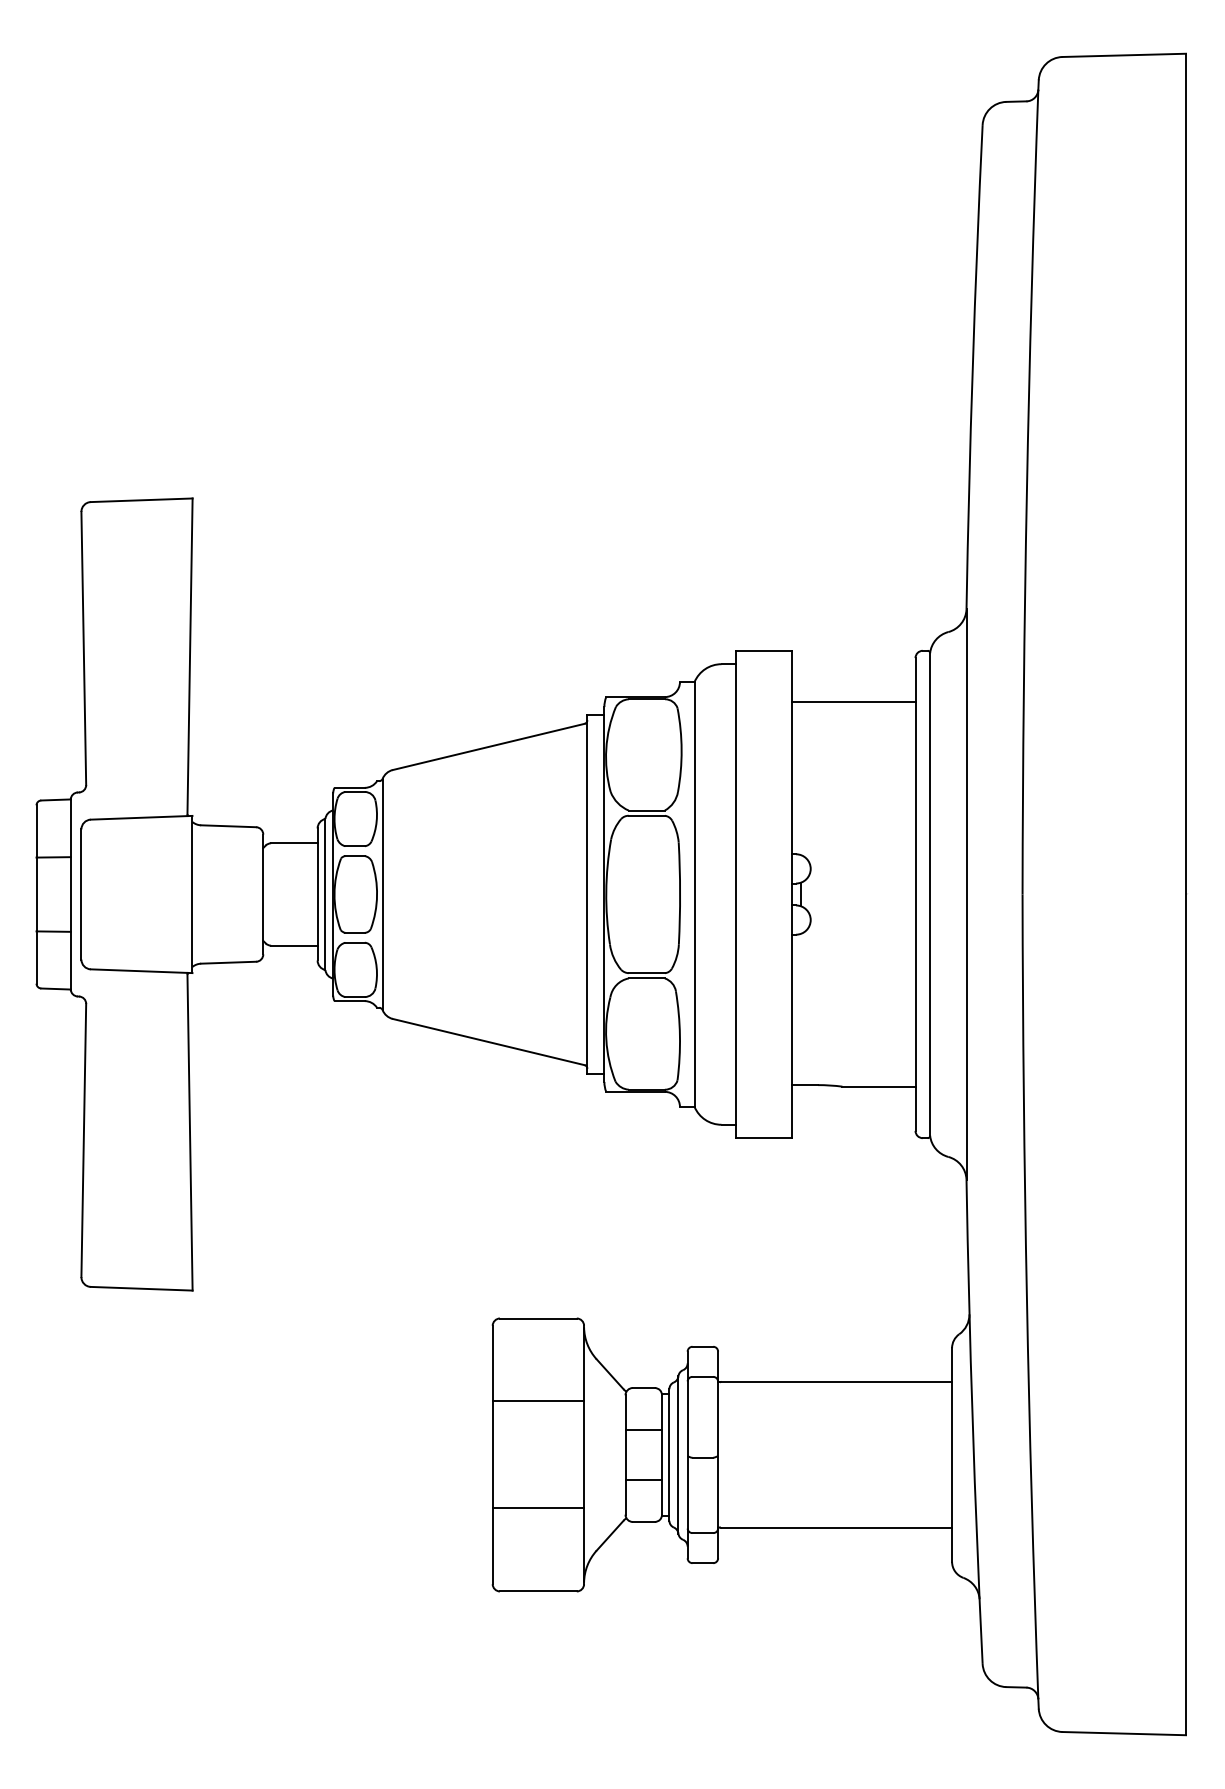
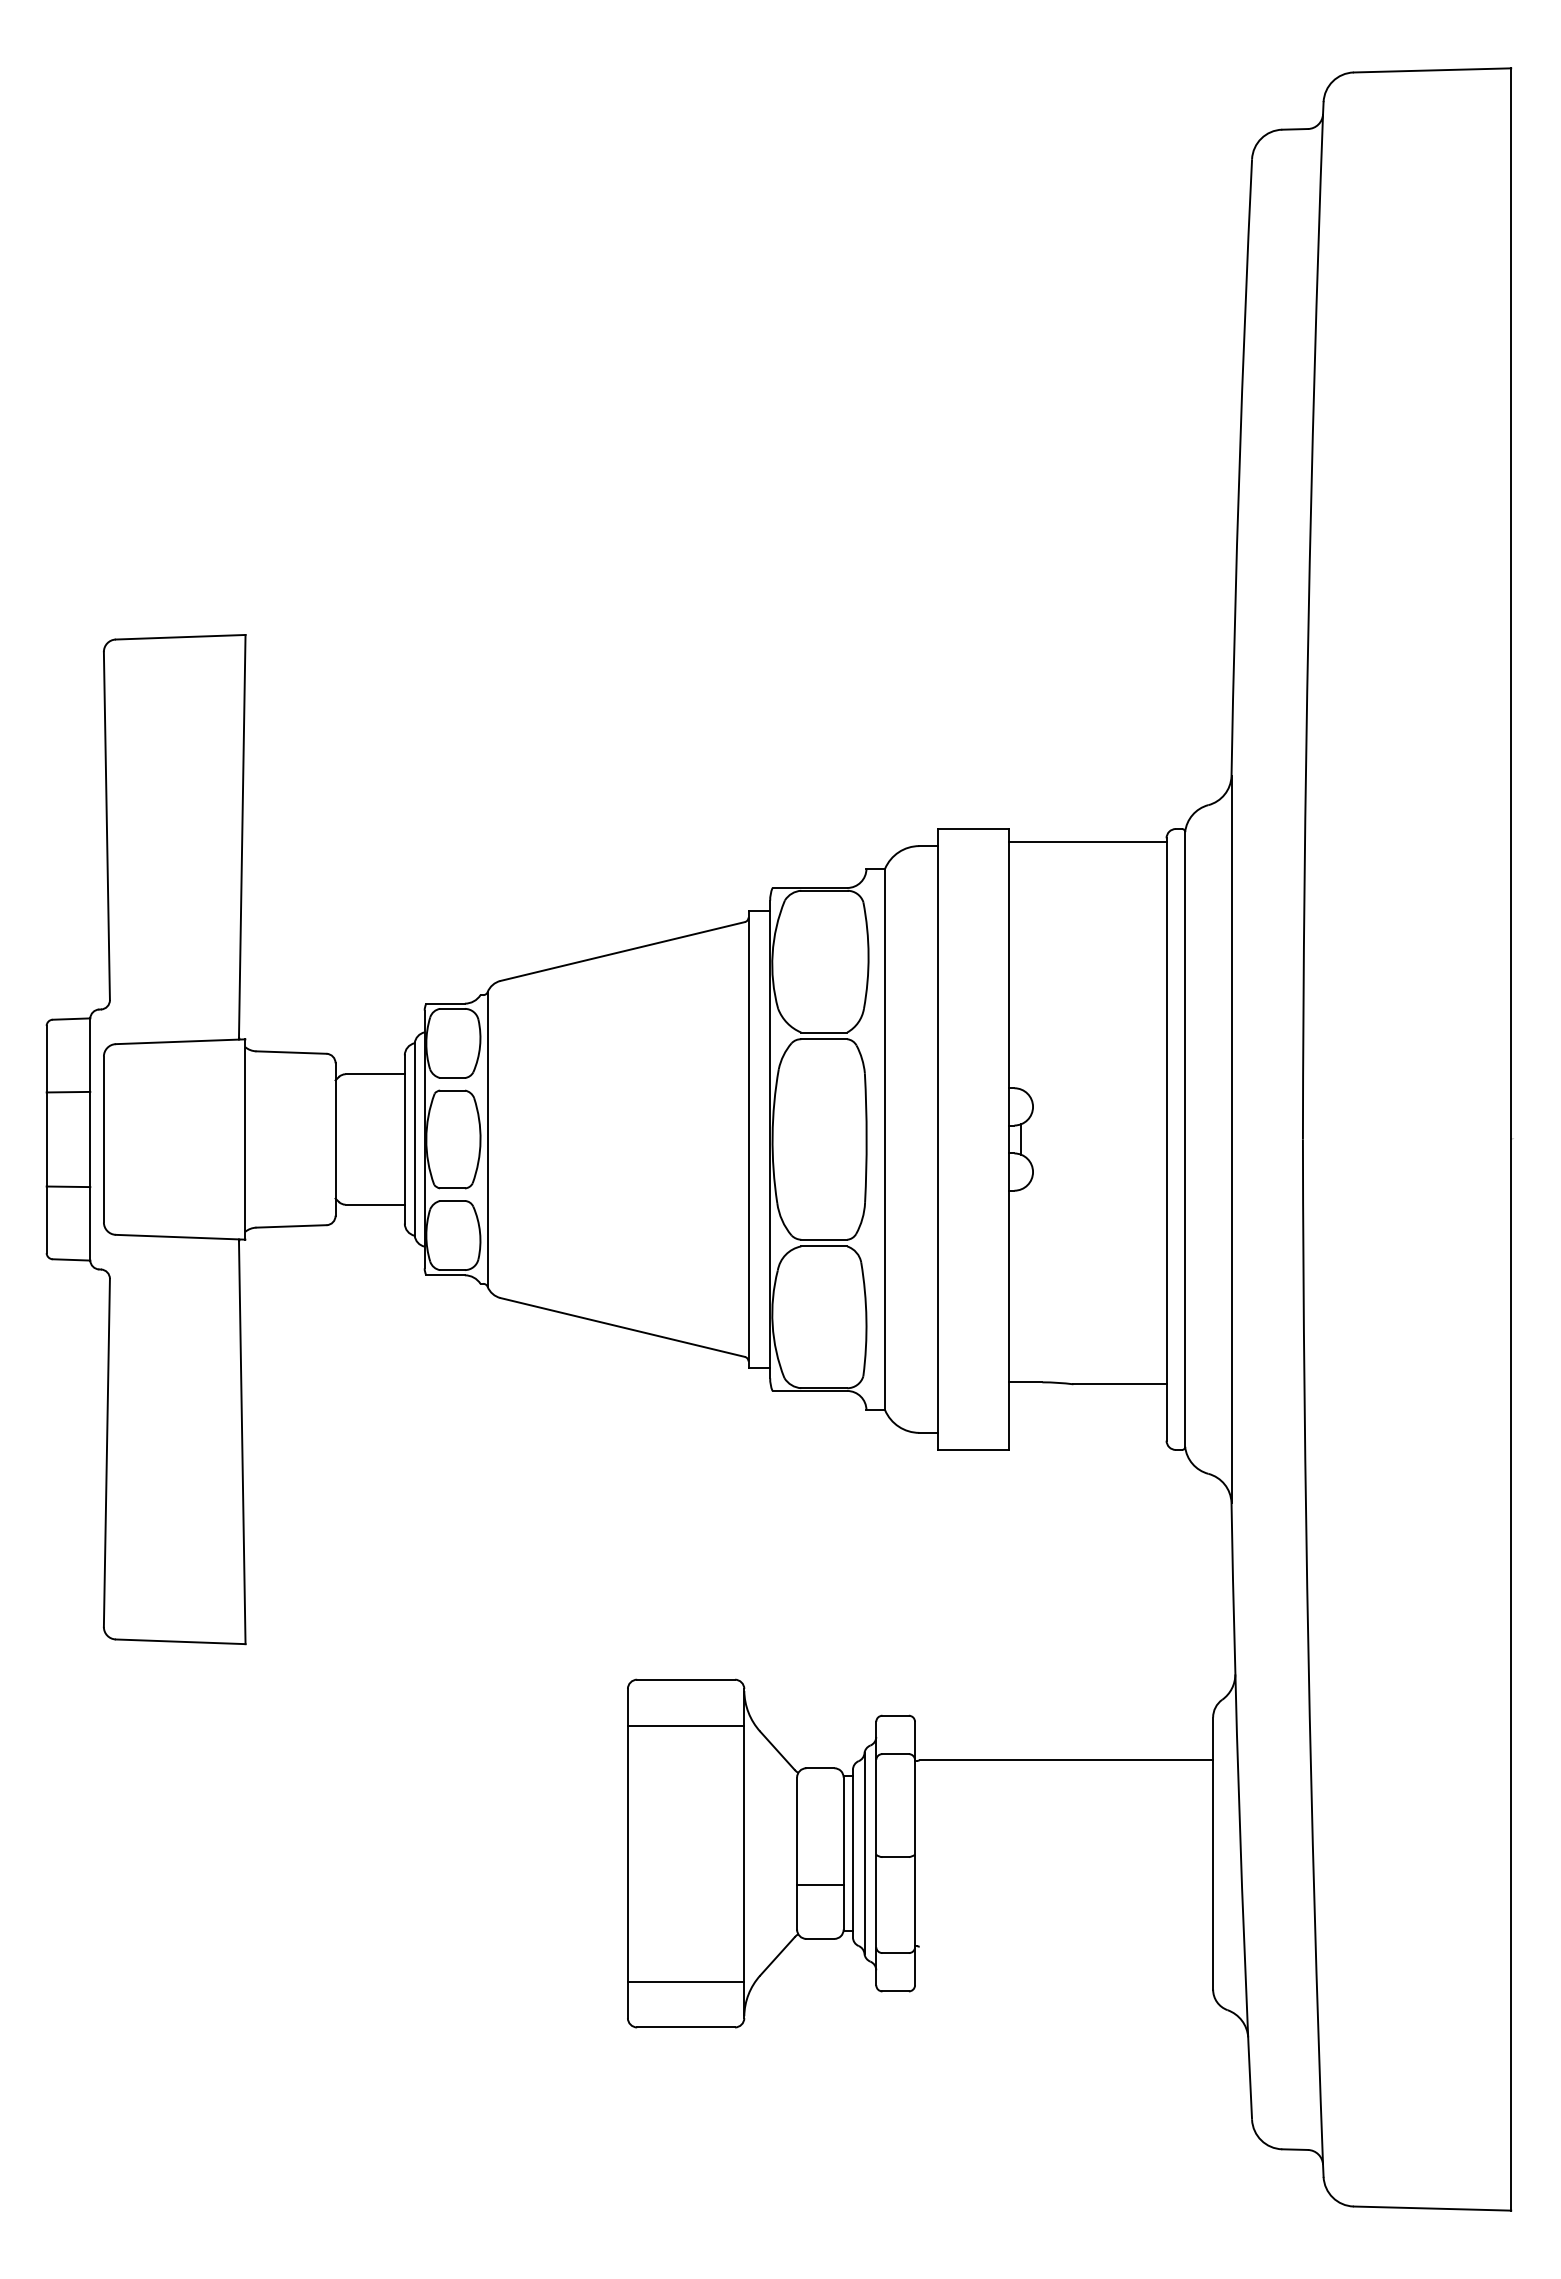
line: (853, 702) -> (1087, 841), moved
line: (537, 1401) -> (685, 1726), moved
line: (643, 1430) -> (820, 1822), removed
line: (537, 1508) -> (685, 1981), moved
line: (836, 1527) -> (1066, 1946), removed

